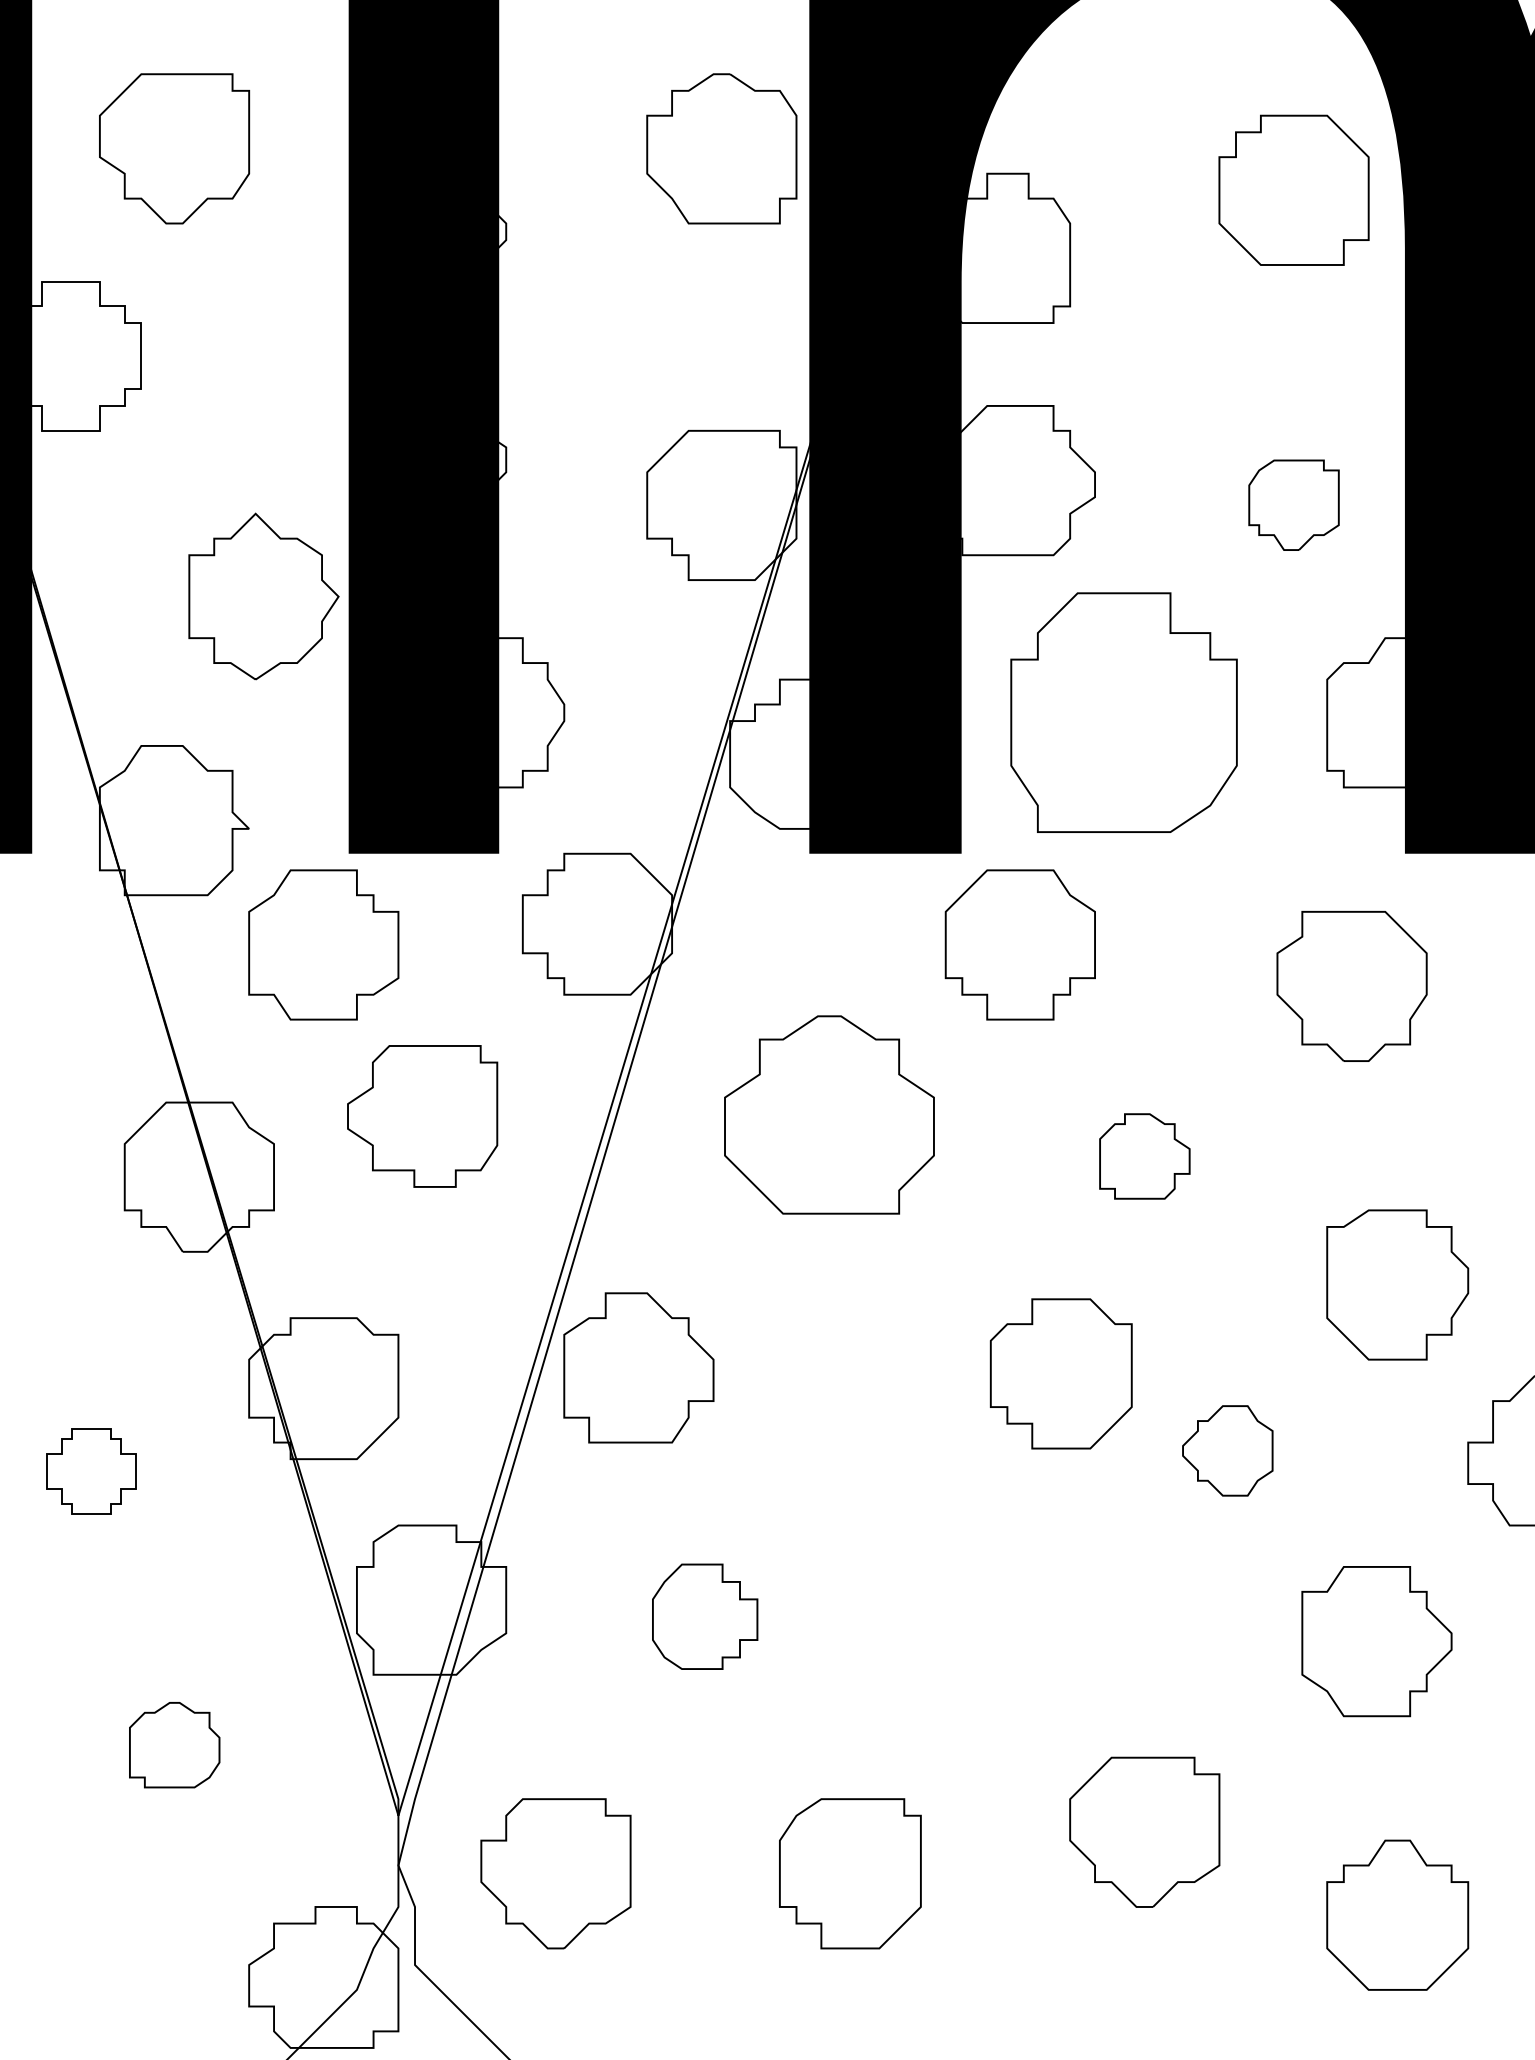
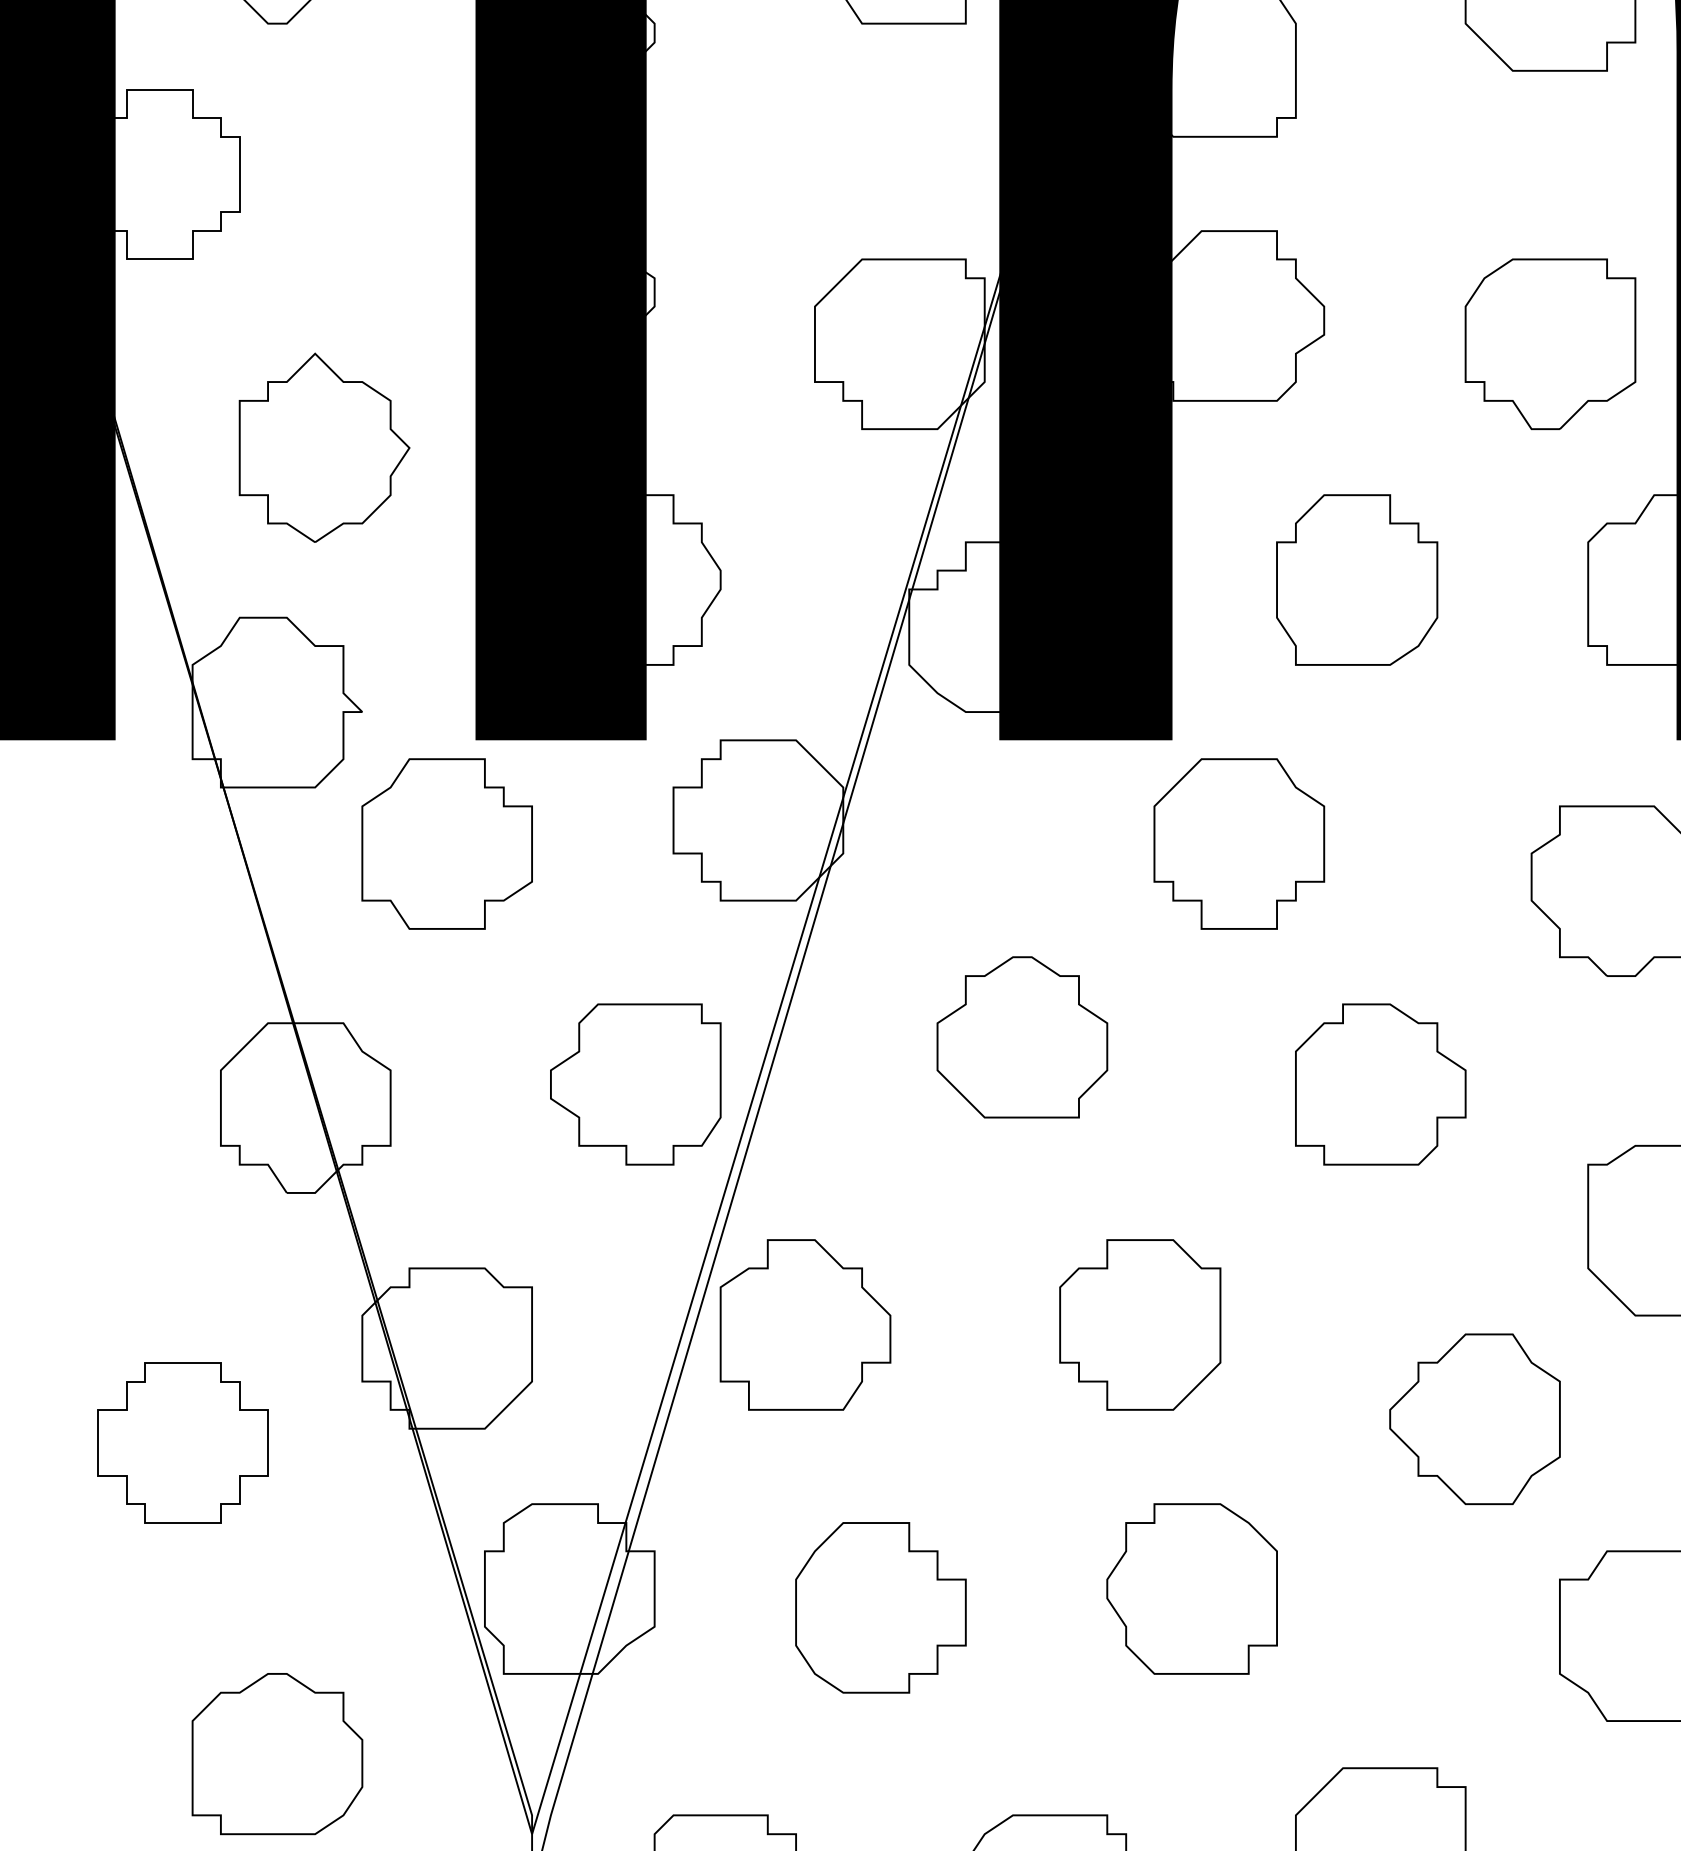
part: (1293, 504) -> (1549, 343), size x1.67
part: (263, 596) -> (324, 447), moved
part: (1123, 712) -> (1356, 579), size x0.62
part: (829, 1114) -> (1022, 1036), size x0.71
part: (422, 1116) -> (635, 1084), moved
part: (1144, 1156) -> (1380, 1084), size x1.67
part: (1060, 1373) -> (1139, 1324), moved
part: (1227, 1450) -> (1474, 1418), size x1.67
part: (91, 1471) -> (183, 1442), size x1.67
part: (978, 1599) -> (1191, 1588), added
part: (704, 1616) -> (880, 1607), size x1.43
part: (174, 1744) -> (277, 1753), size x1.67

